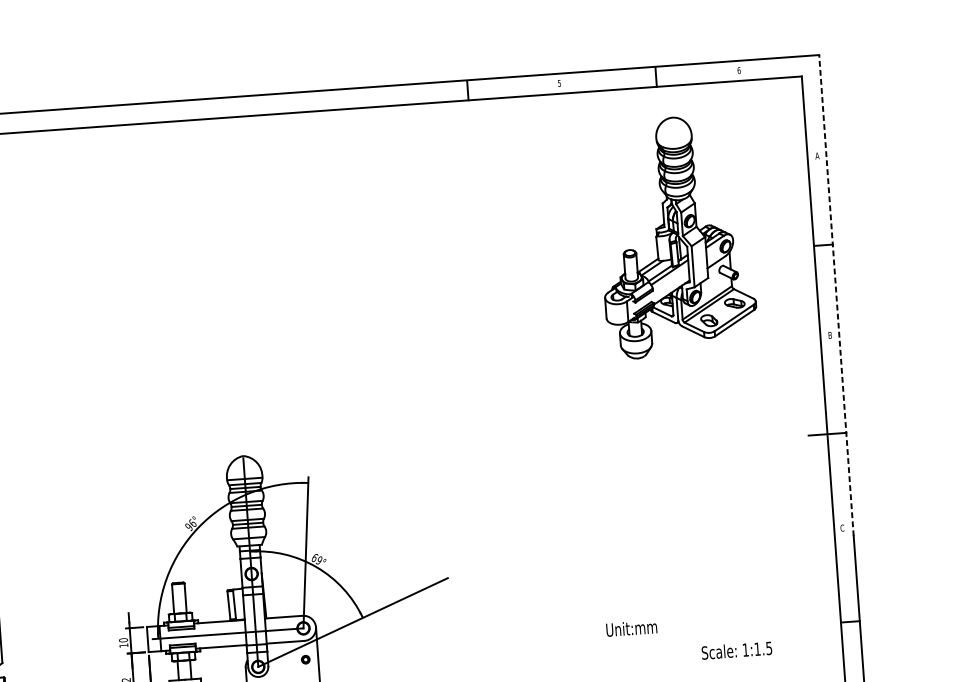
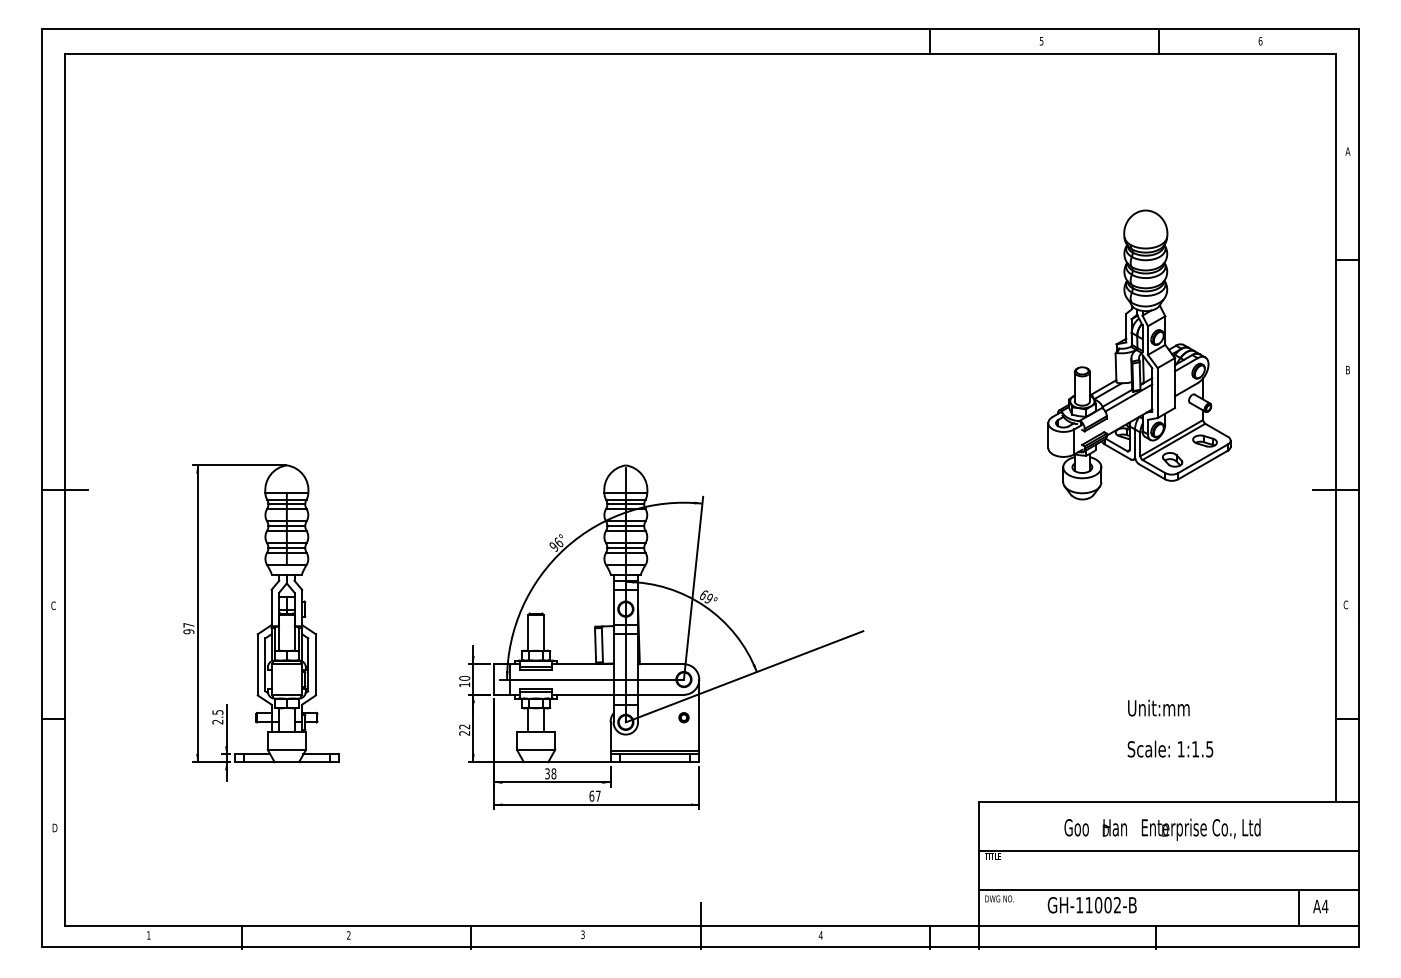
part: (675, 236) -> (1139, 354), moved
line: (836, 294) -> (1358, 321), dashed -> solid
text: (631, 627) -> (1158, 707), moved
text: (736, 650) -> (1170, 748), moved

